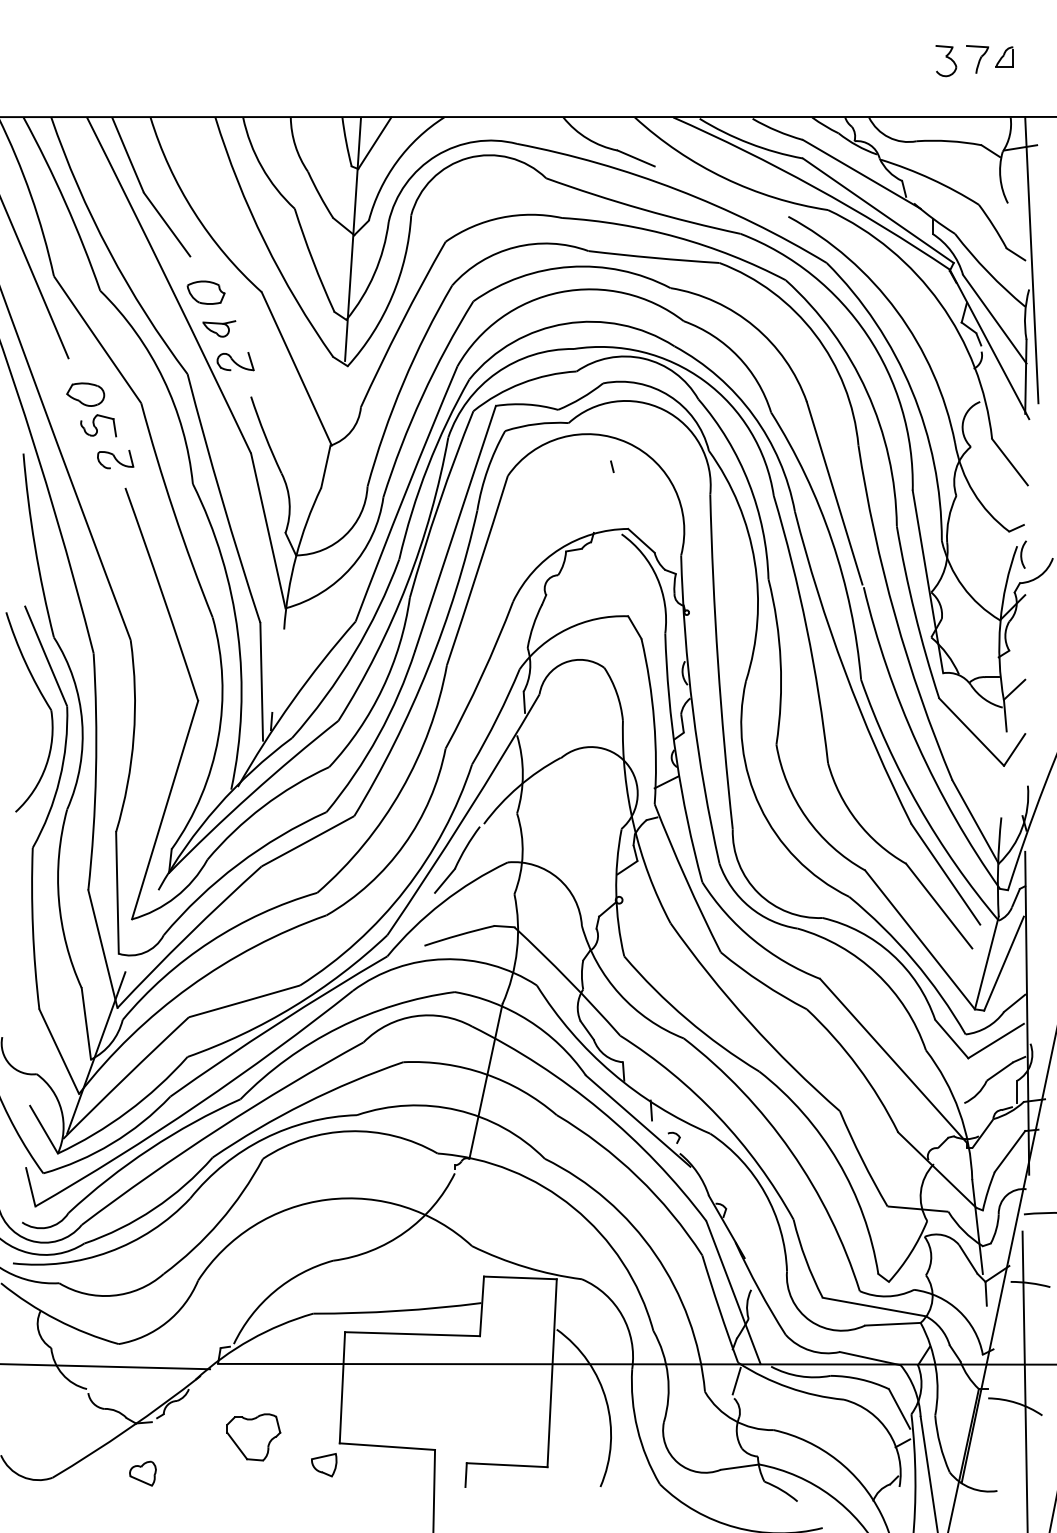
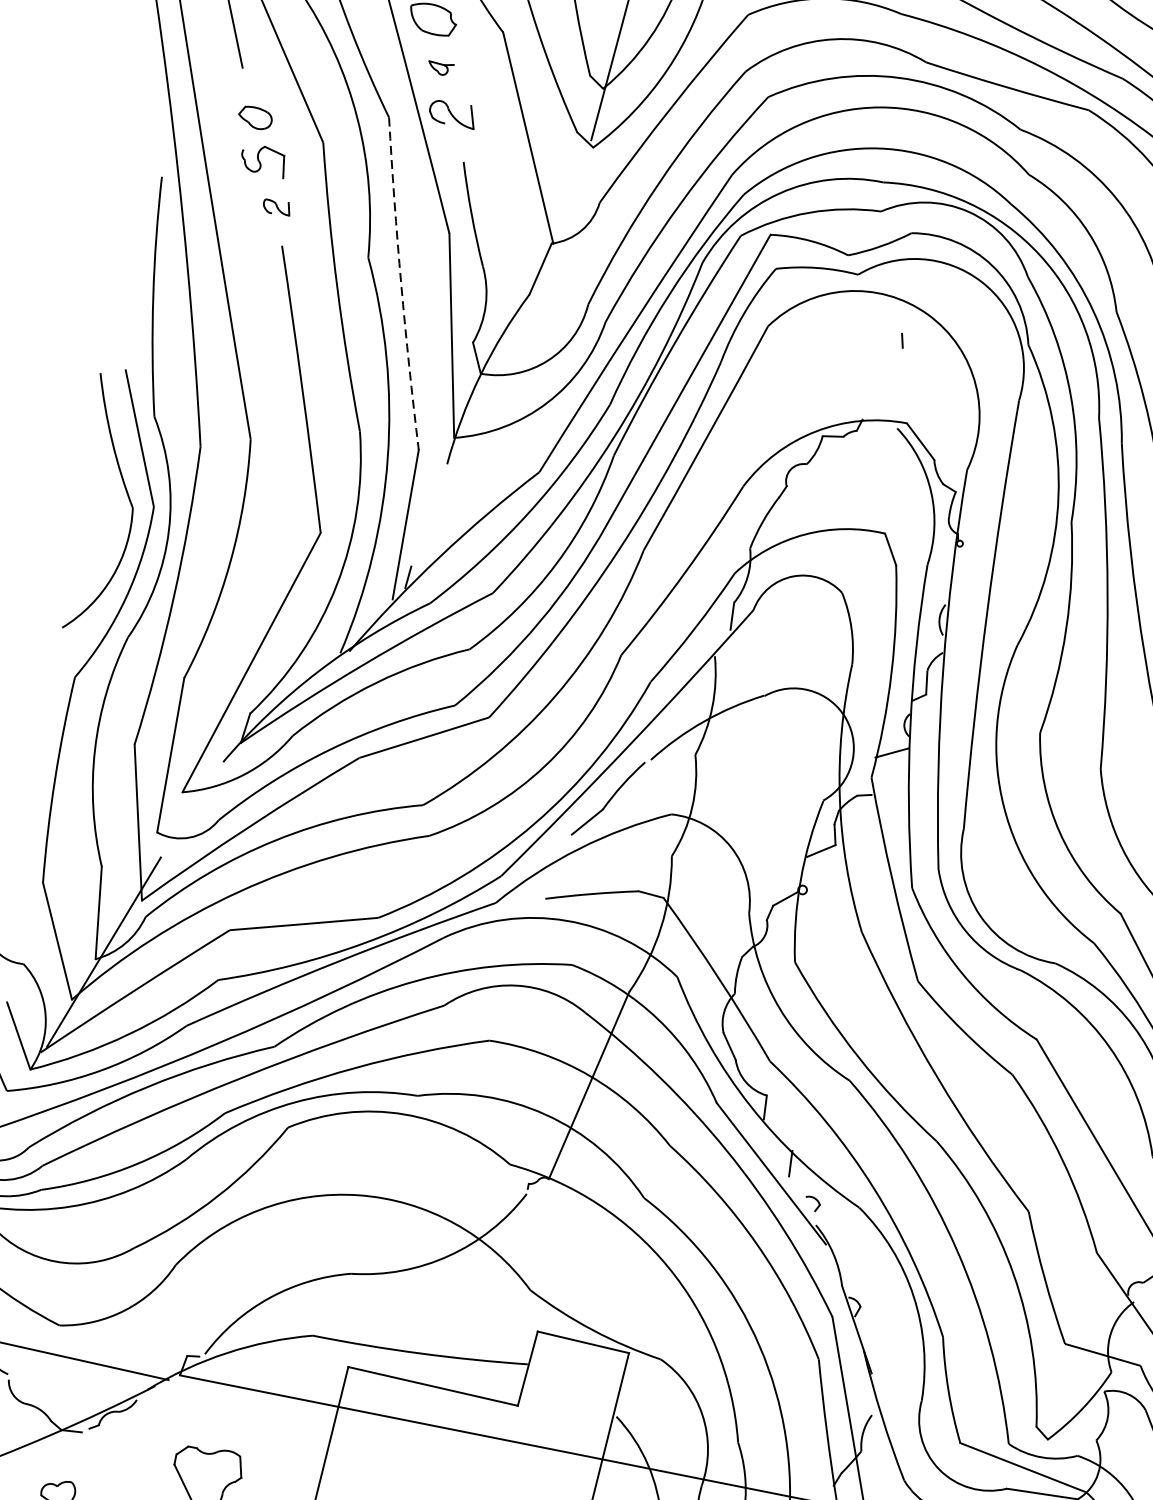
part: (219, 328) -> (440, 67), size x0.6
part: (85, 394) -> (255, 117), size x0.7
part: (115, 459) -> (276, 207), size x0.6
arc: (221, 499) -> (400, 284), solid -> dashed

